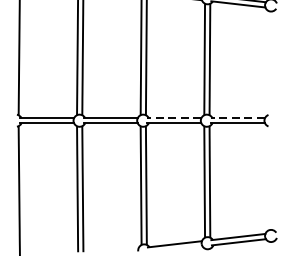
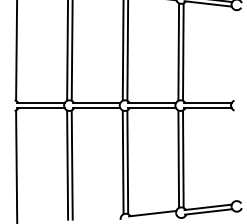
line: (174, 118) -> (152, 103), dashed -> solid
line: (237, 118) -> (207, 103), dashed -> solid

